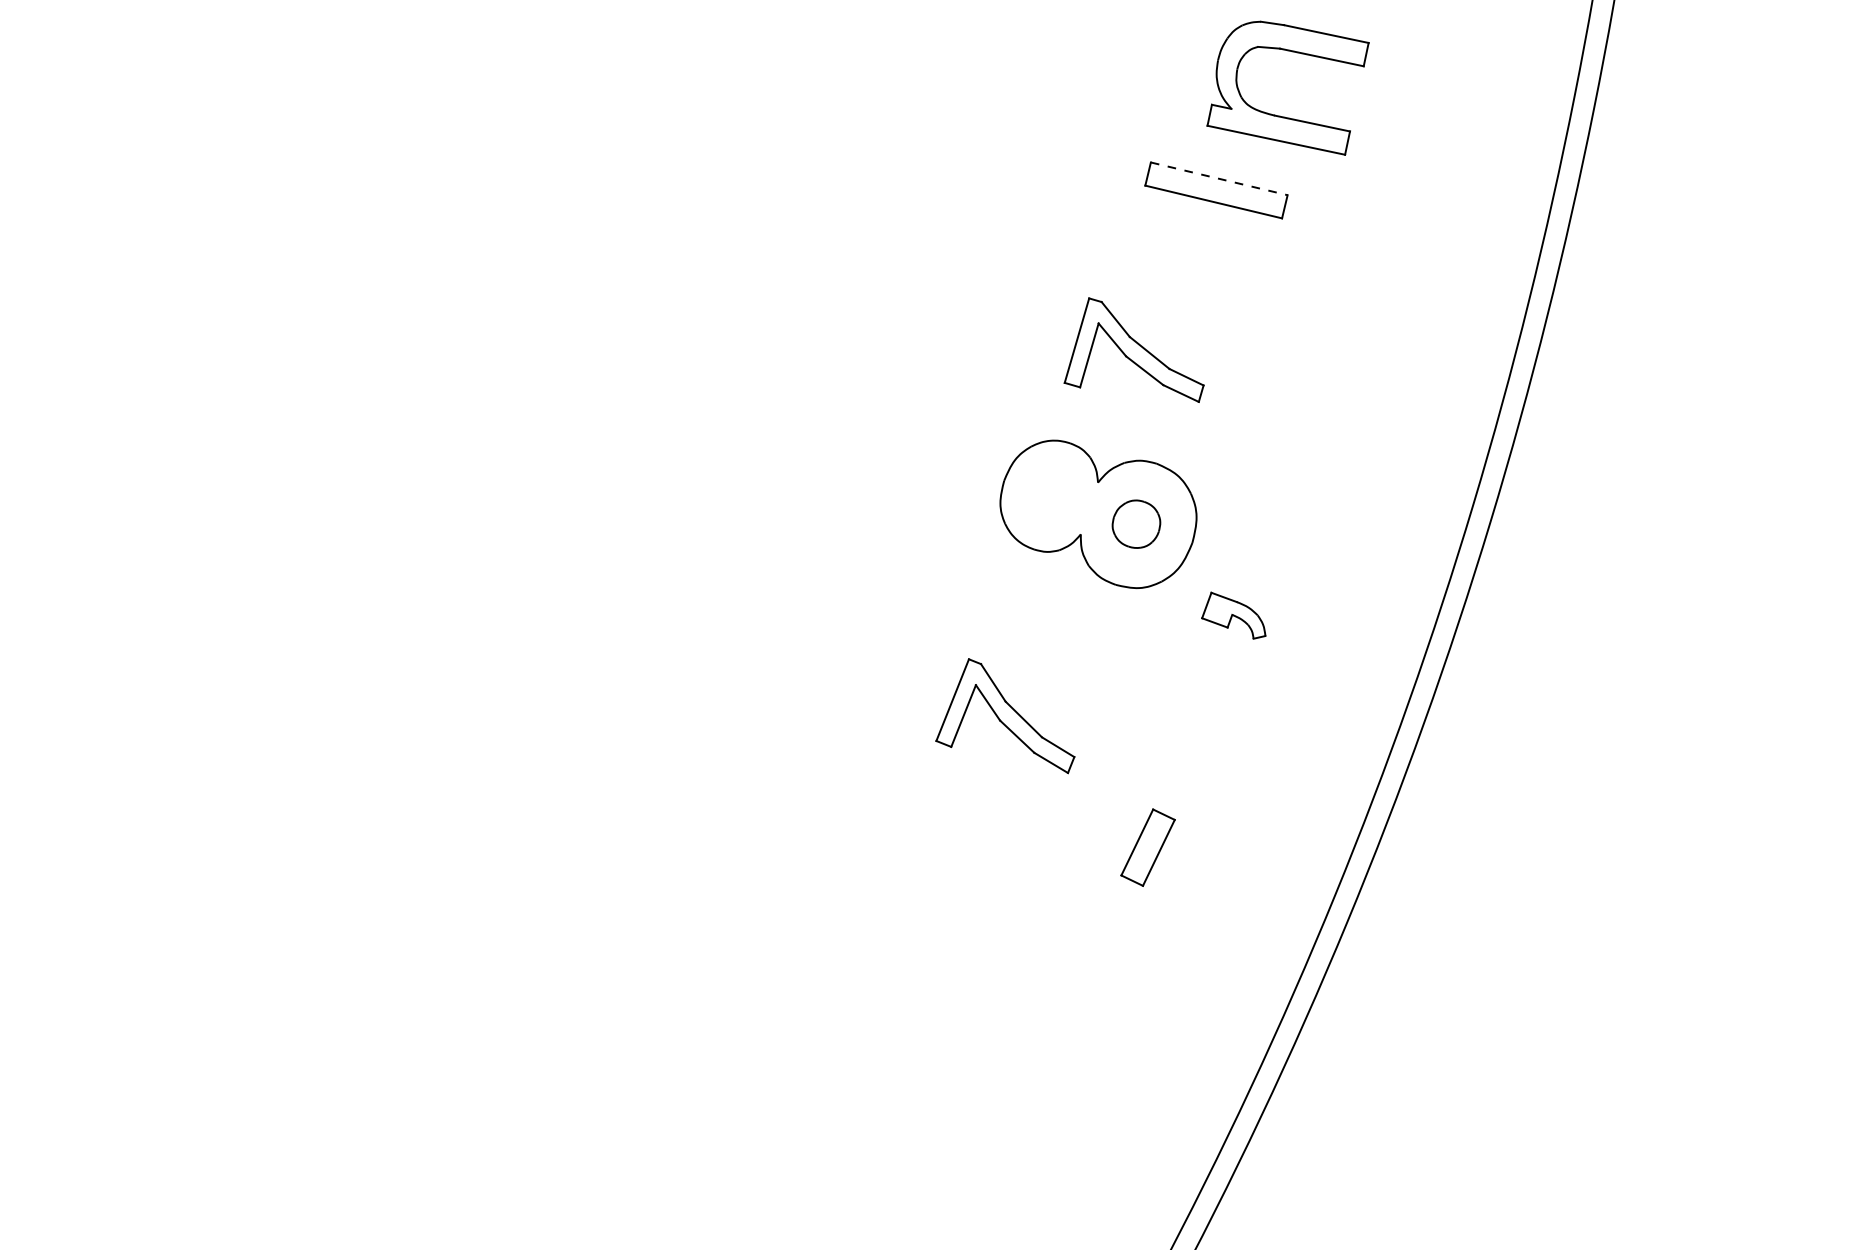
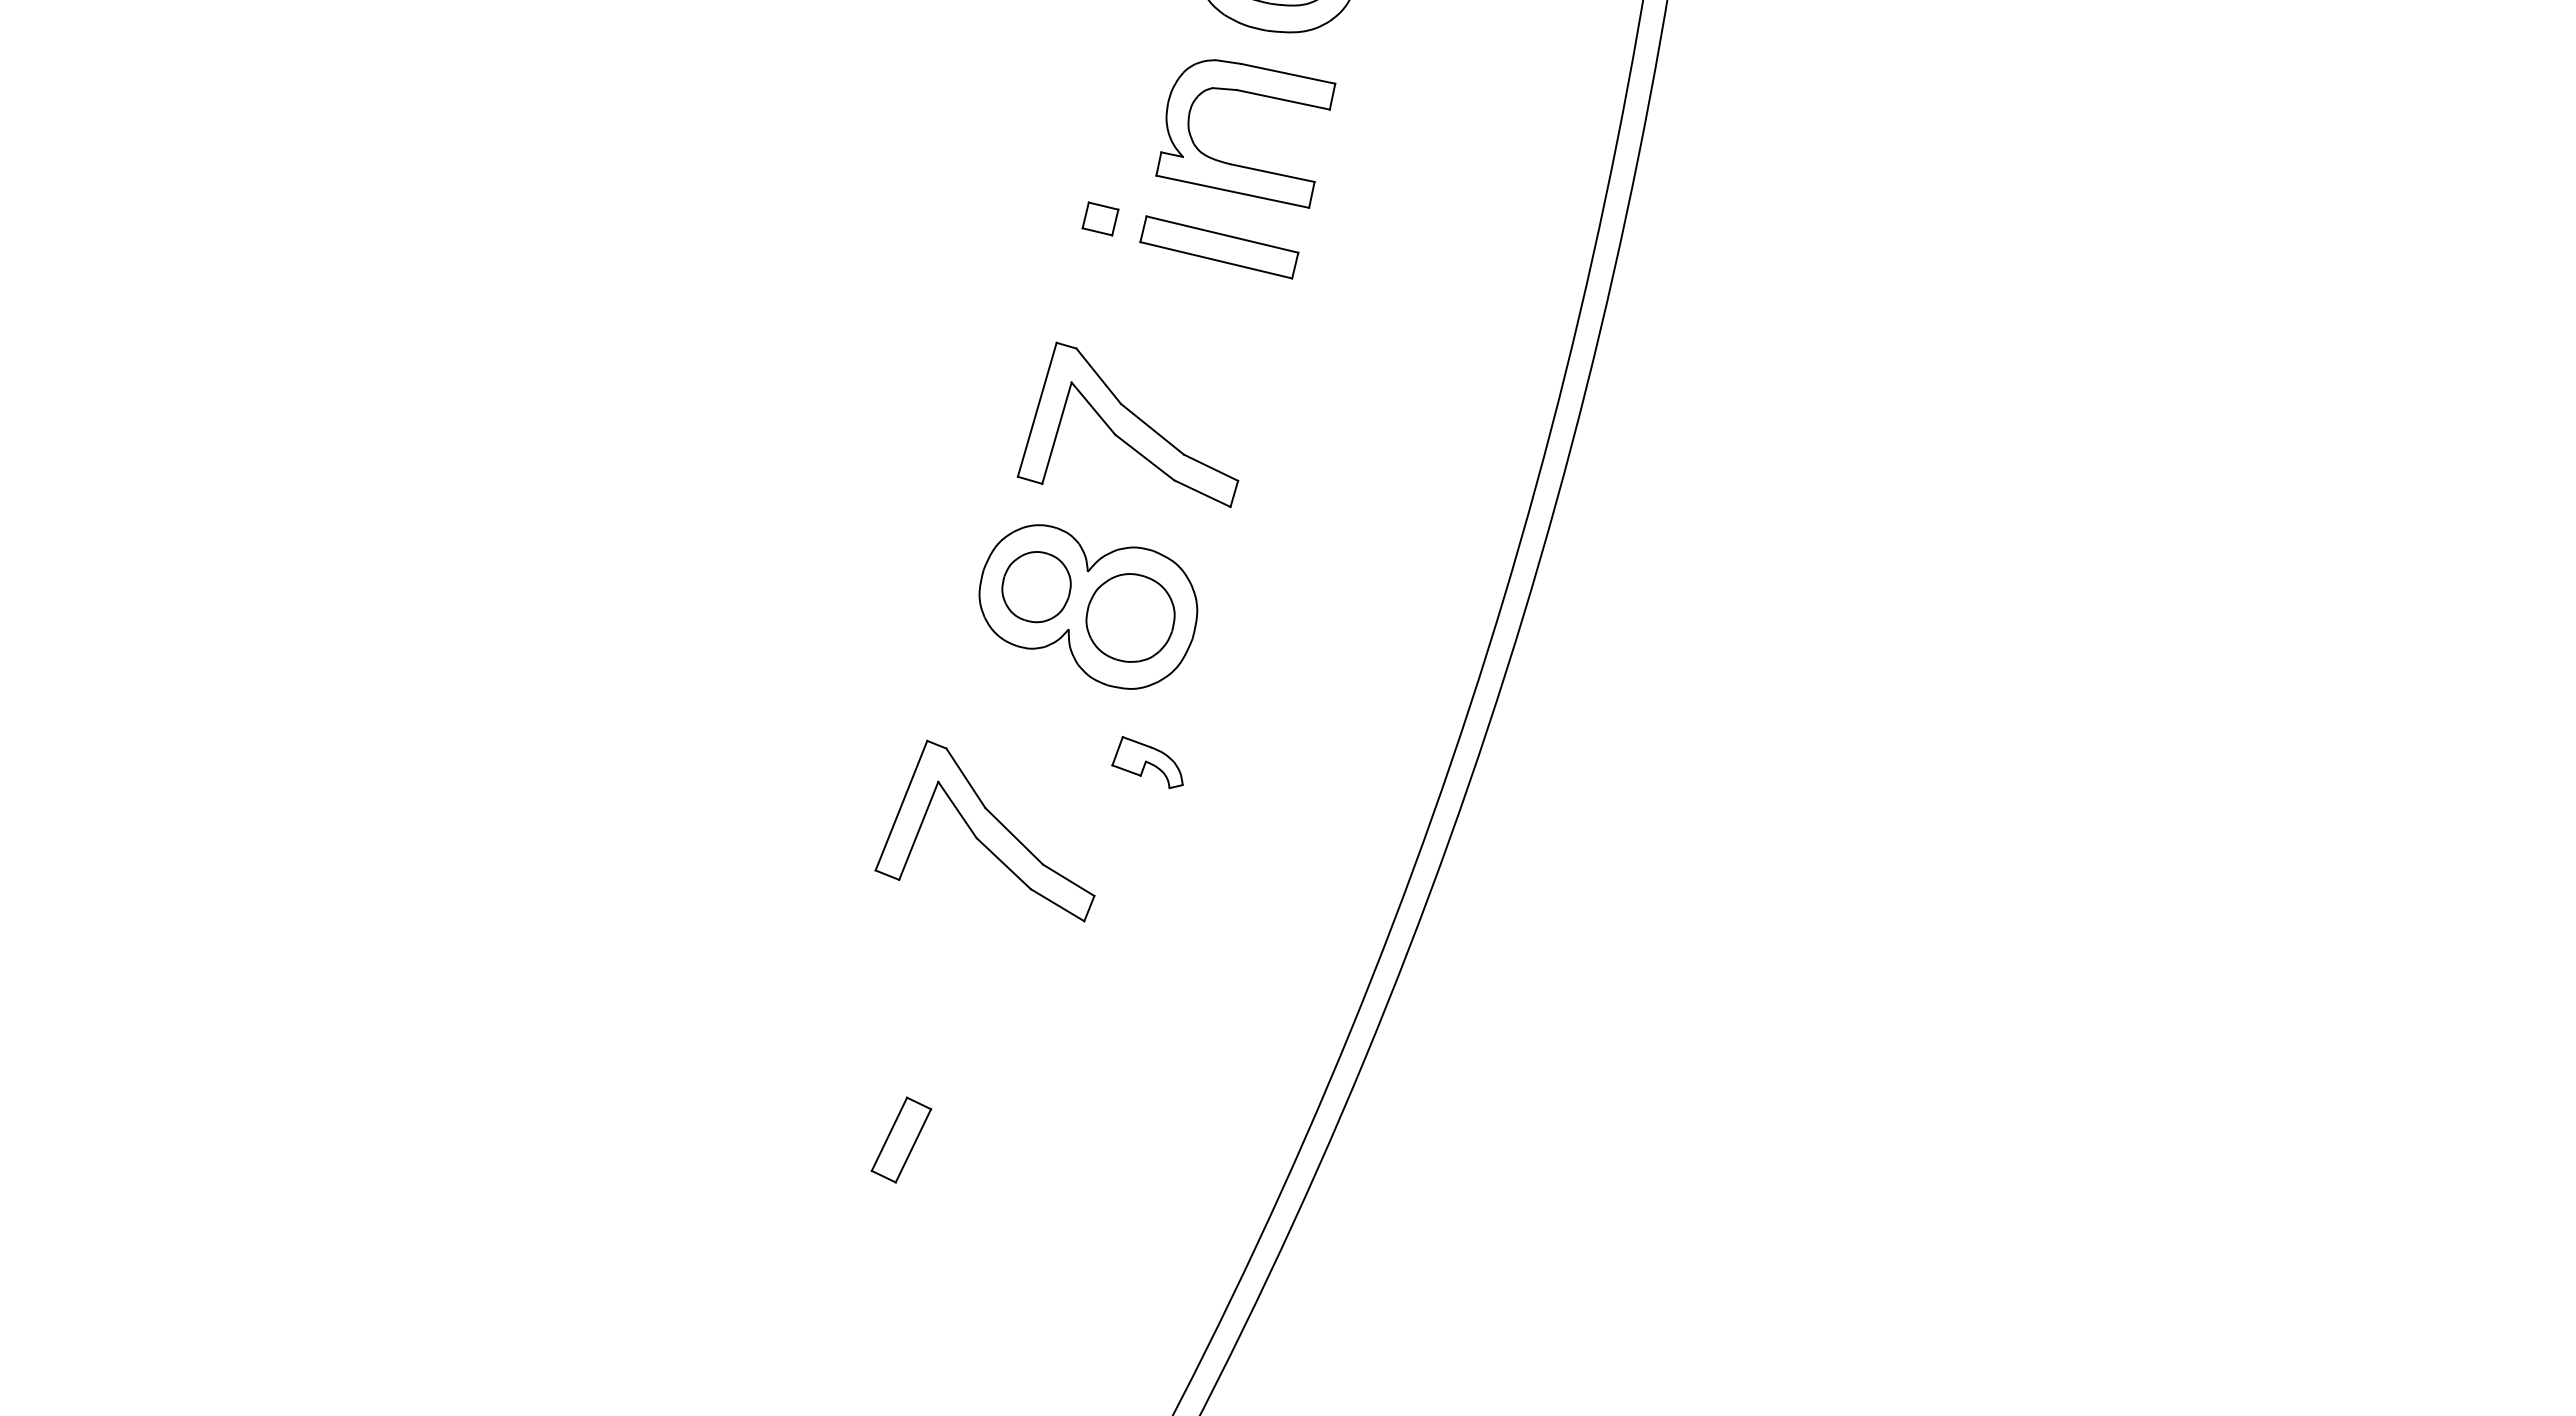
part: (1280, 115) -> (1237, 164), moved
part: (1109, 164) -> (1100, 218), added
line: (1219, 178) -> (1222, 234), dashed -> solid
part: (1133, 349) -> (1127, 424), size x1.43
part: (1051, 496) -> (1036, 587), added
part: (1136, 523) -> (1130, 617), size x1.67
part: (1233, 615) -> (1147, 762), moved
part: (1004, 715) -> (984, 830), size x1.43
part: (1148, 847) -> (901, 1139), moved

